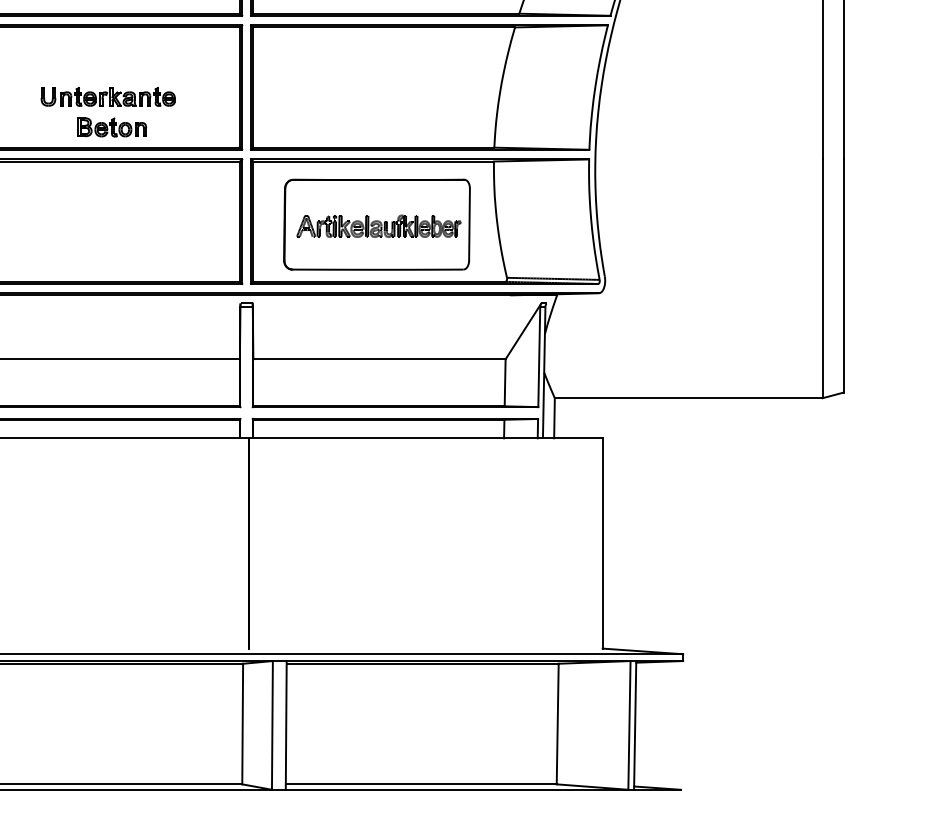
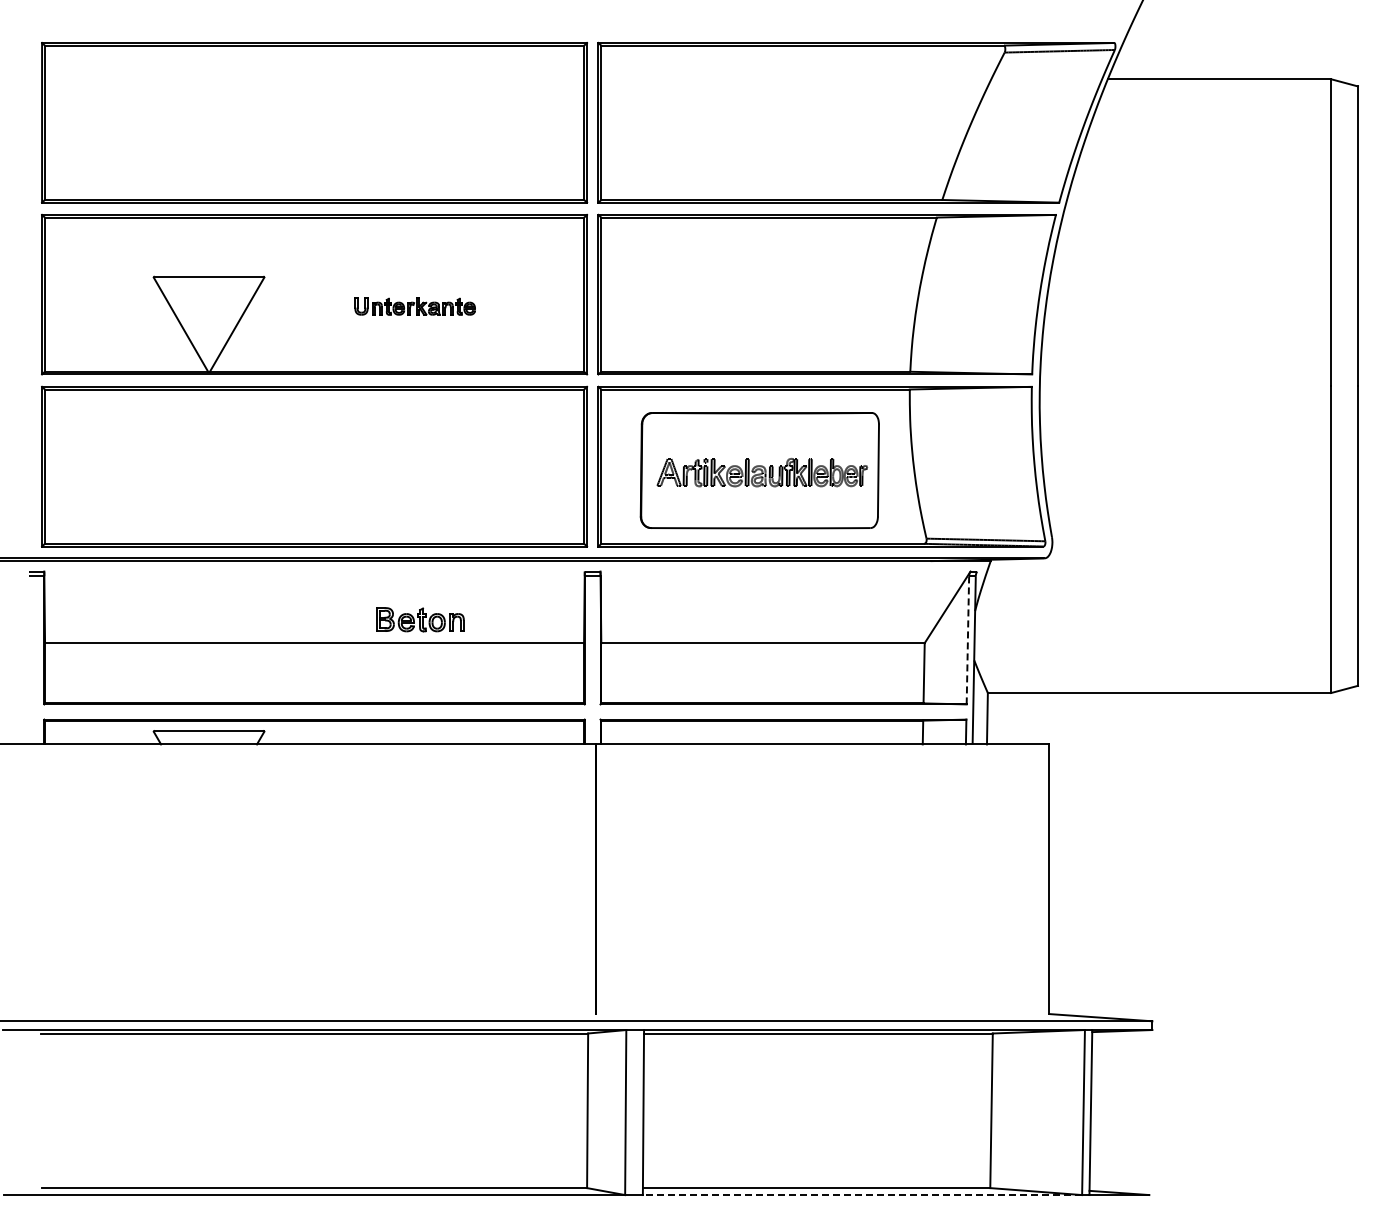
part: (107, 96) -> (414, 306), size x0.7
part: (112, 127) -> (420, 619), moved
line: (538, 356) -> (967, 639), solid -> dashed
line: (457, 790) -> (862, 1195), solid -> dashed

